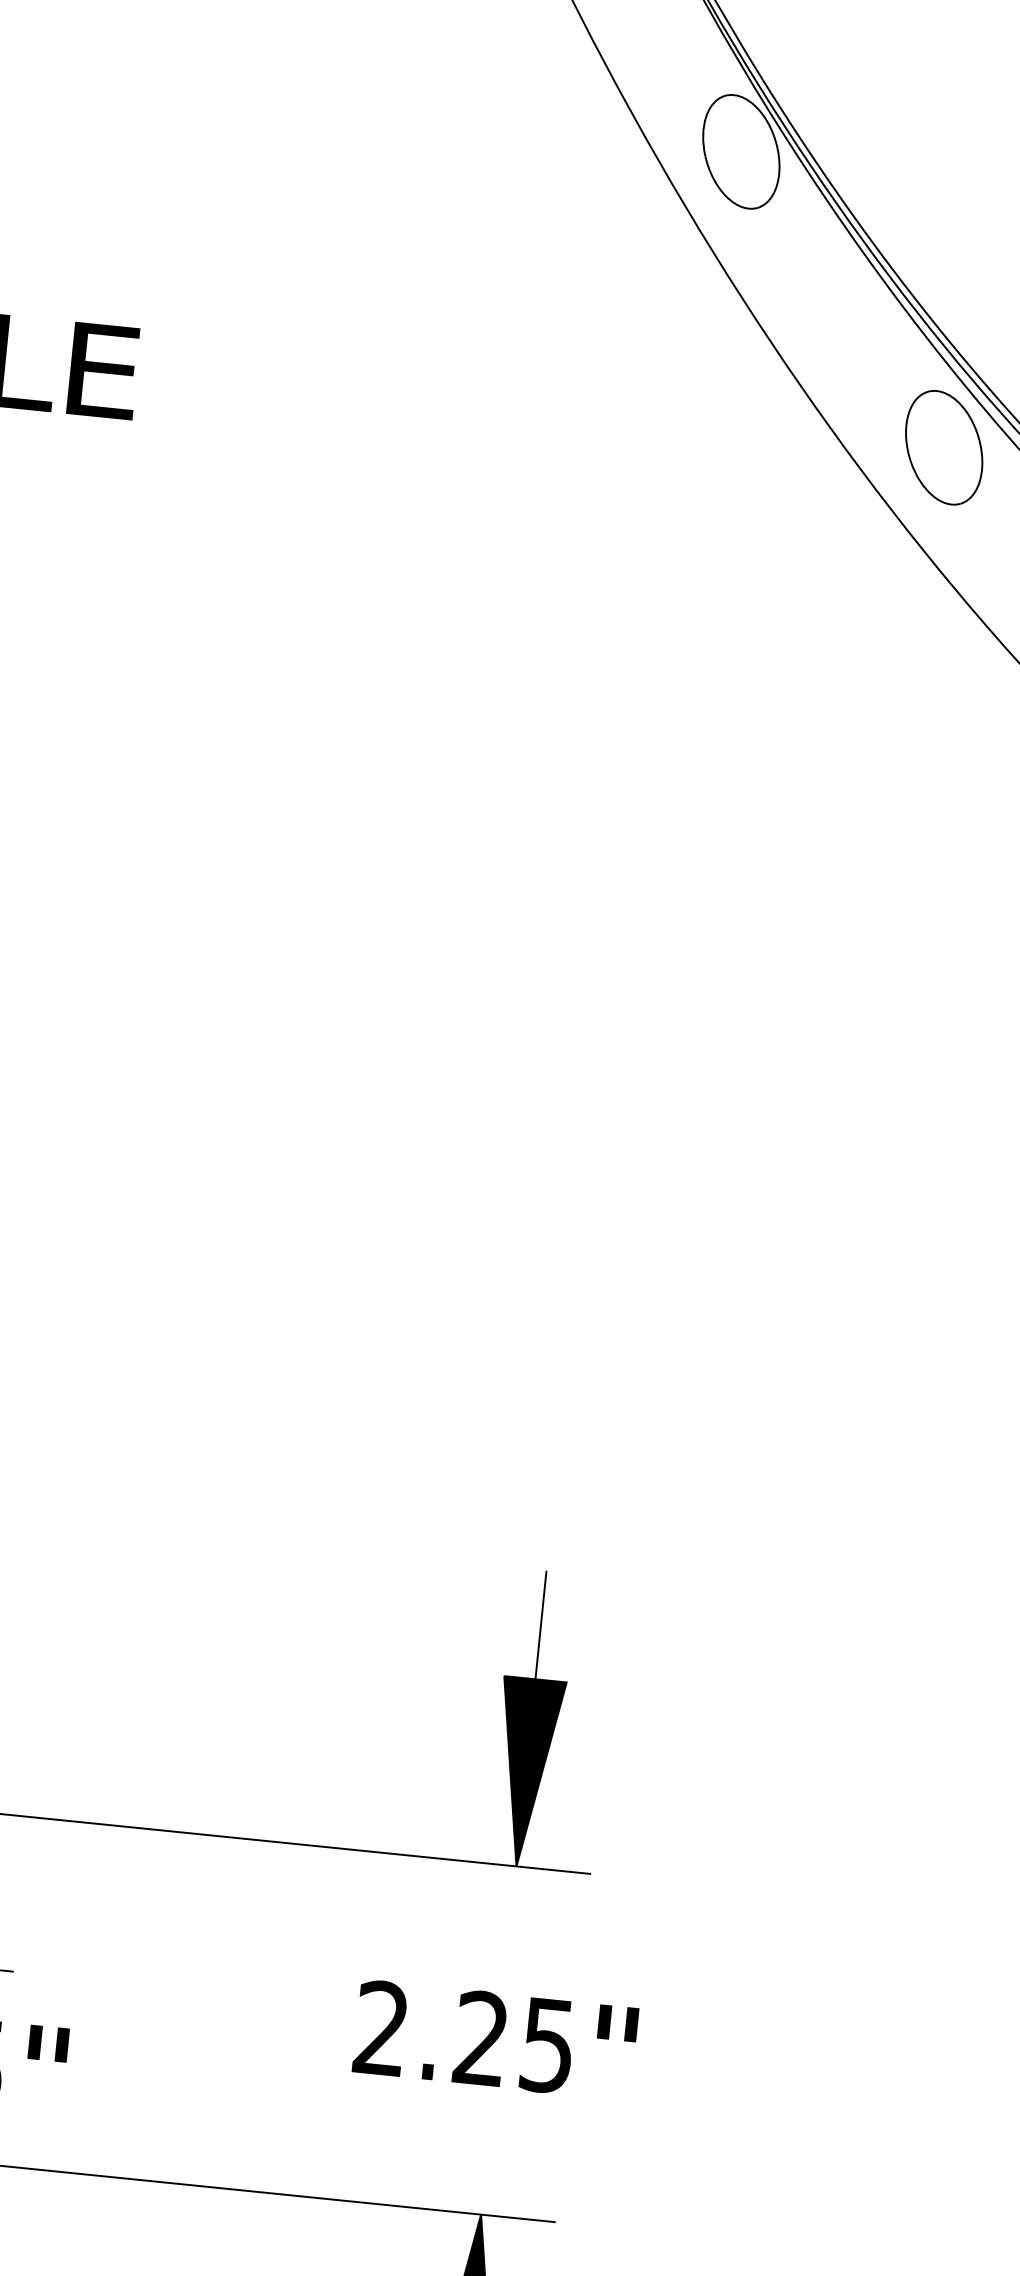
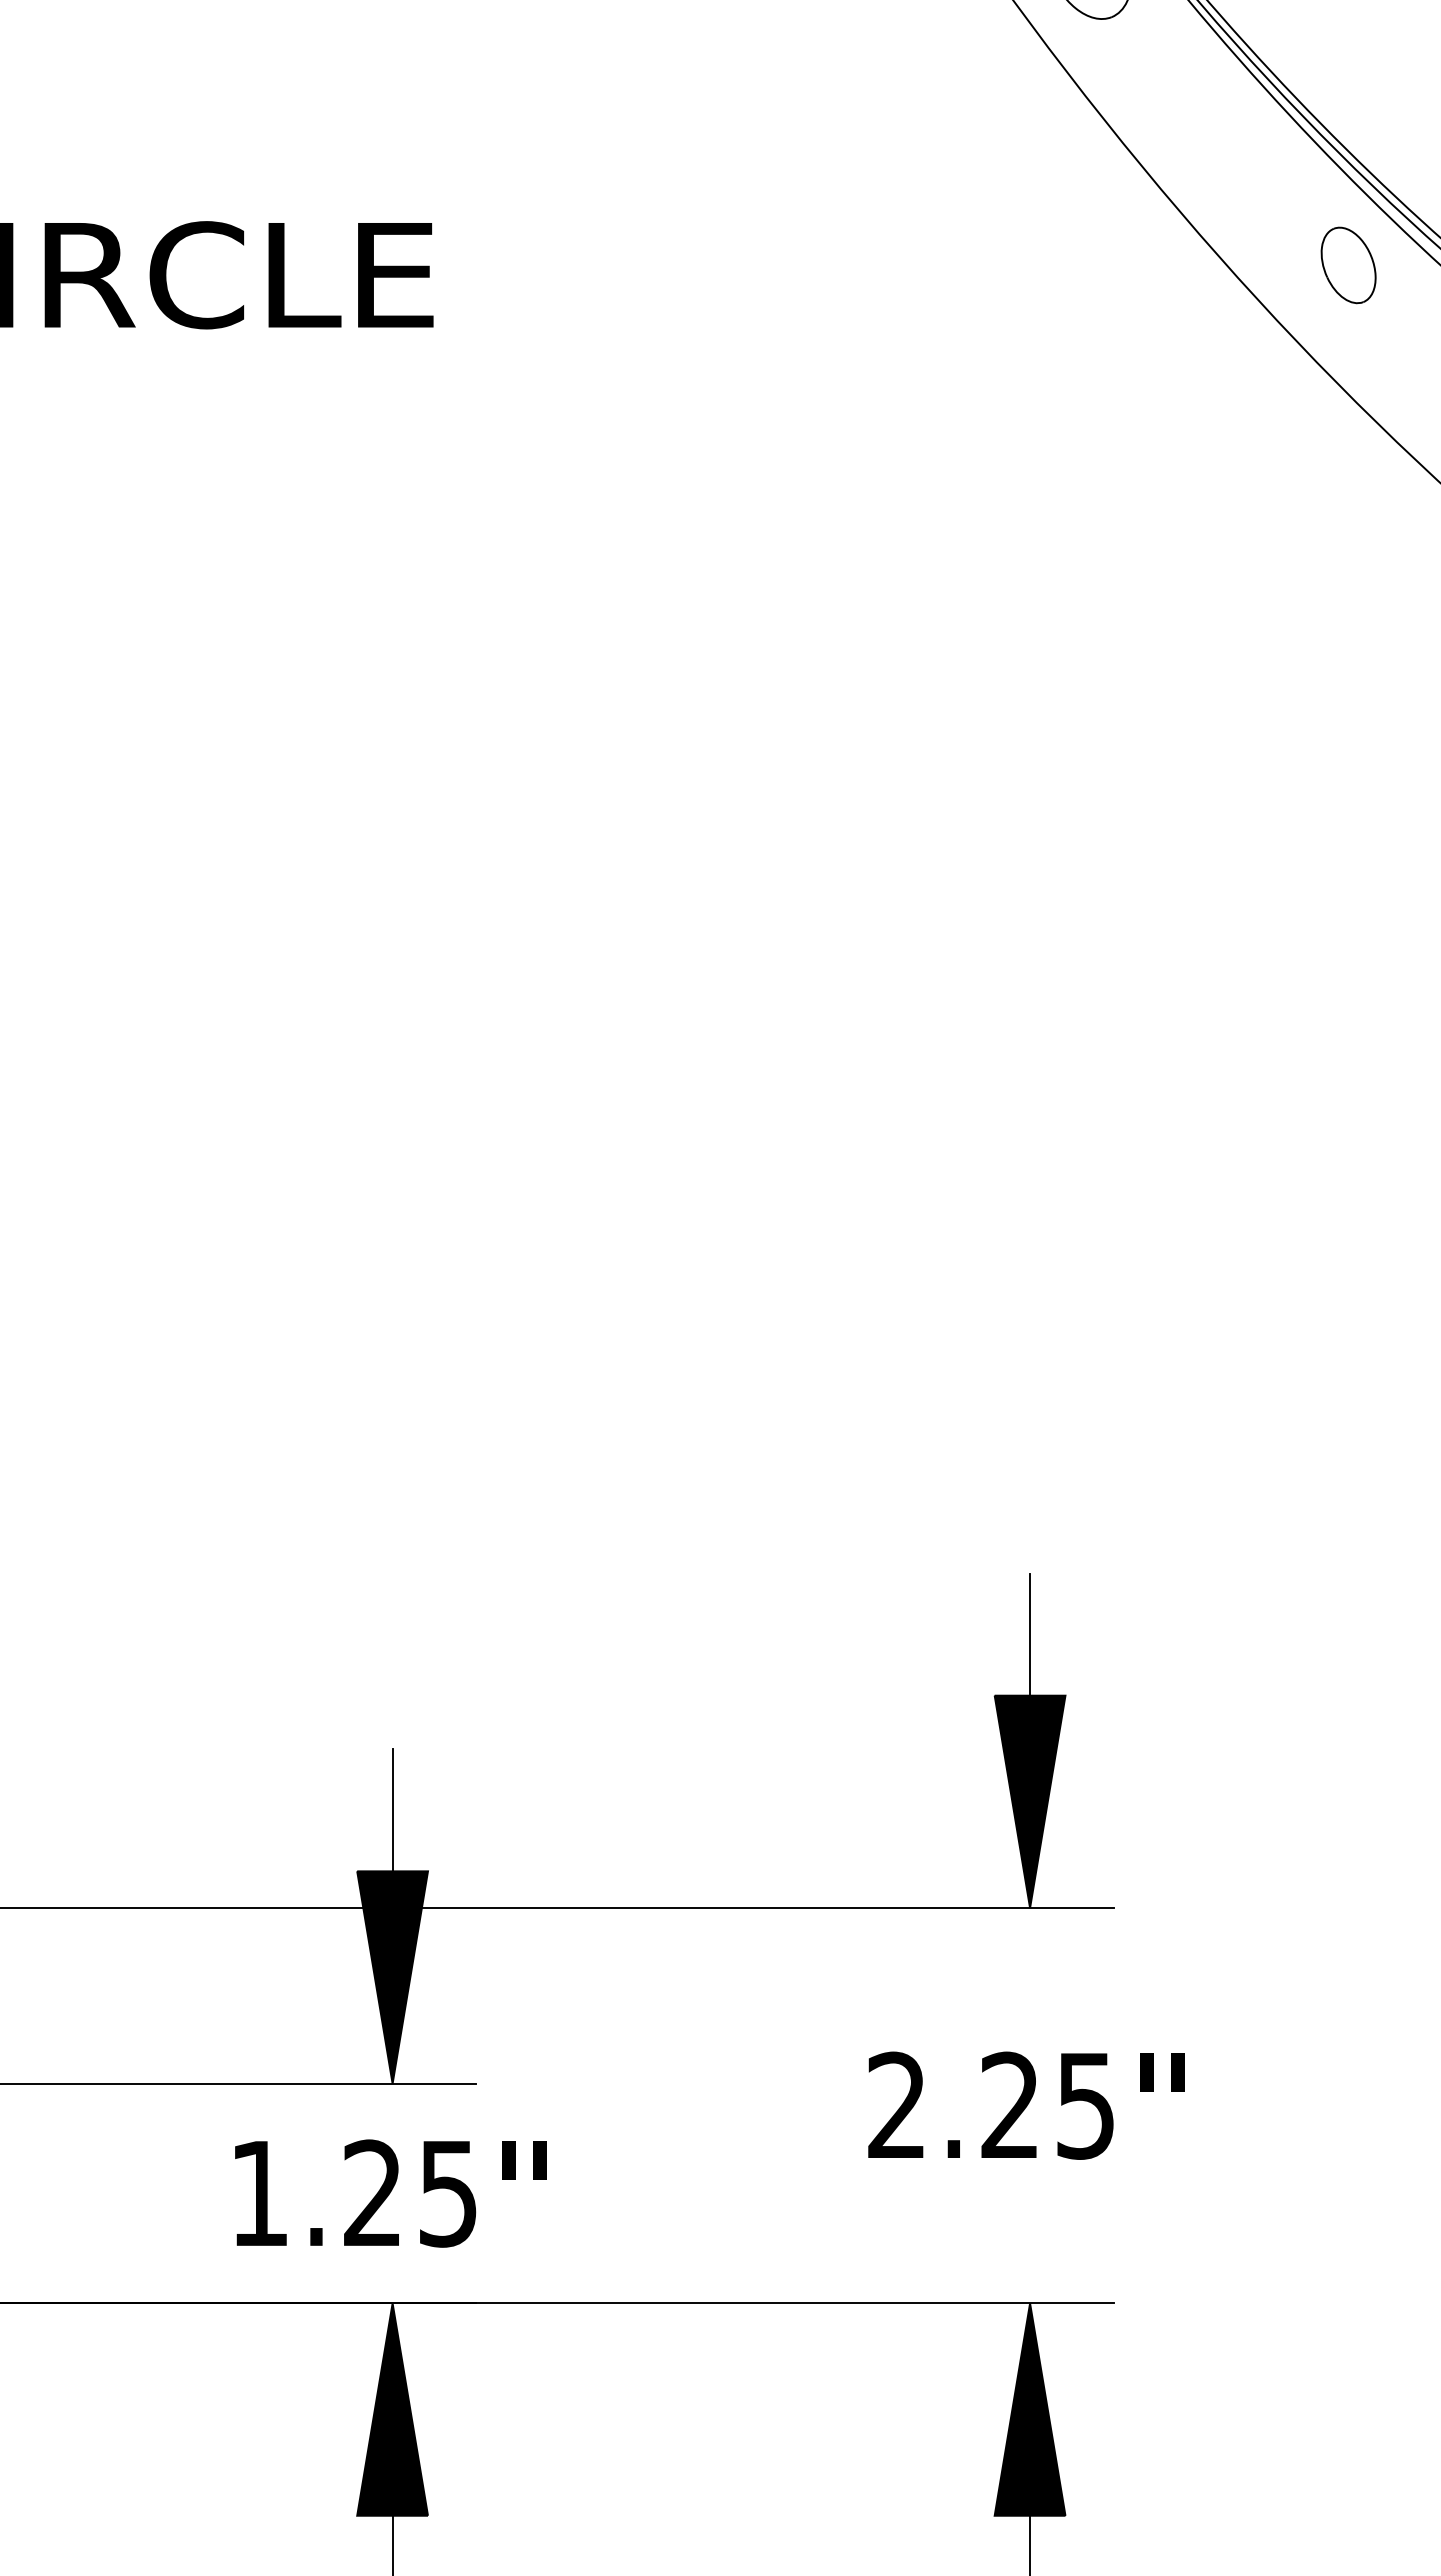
part: (943, 447) -> (1348, 265), size x0.6

